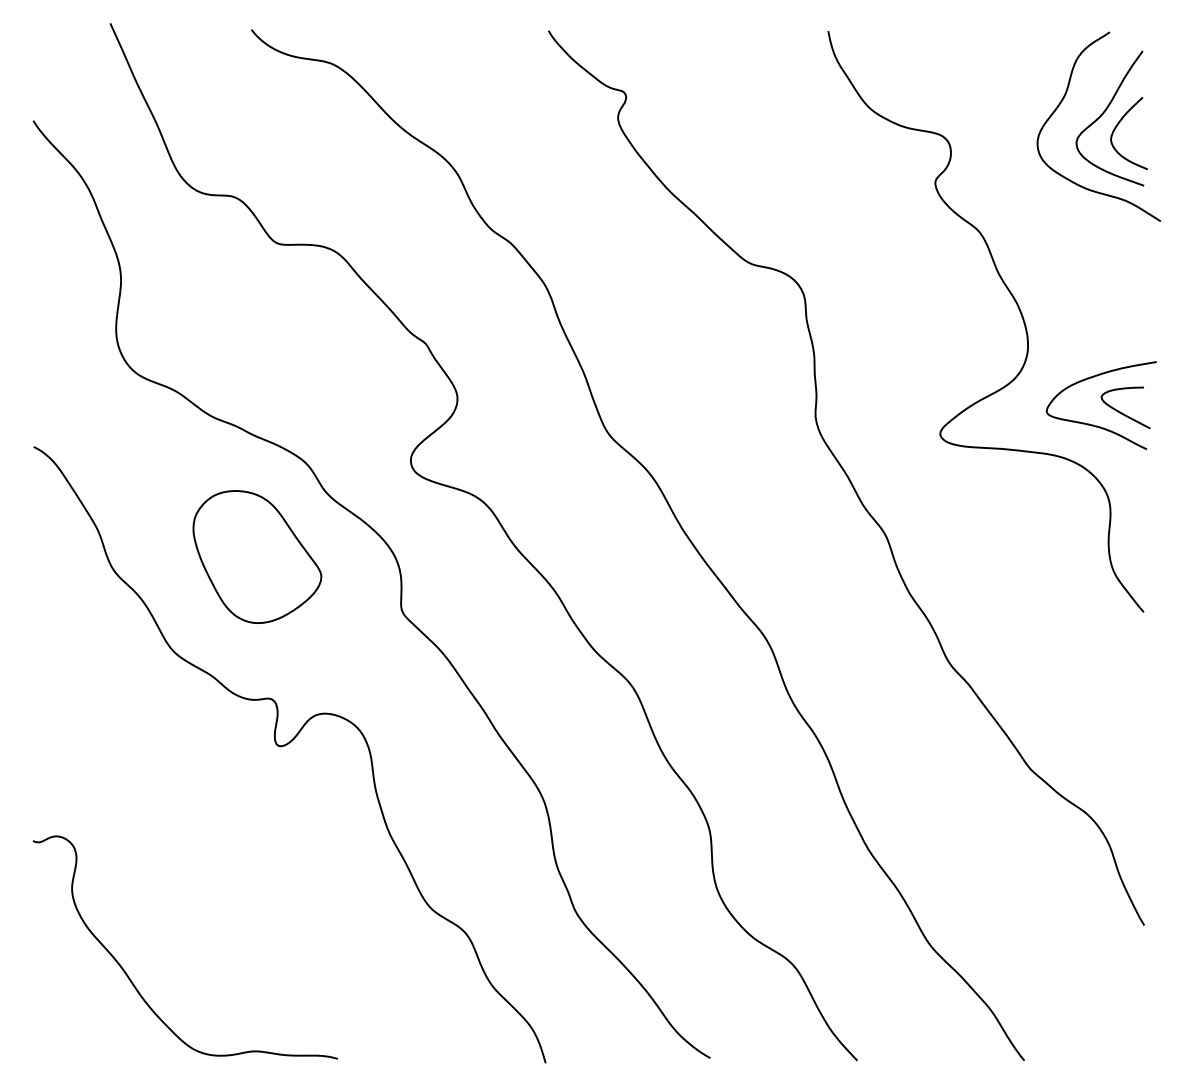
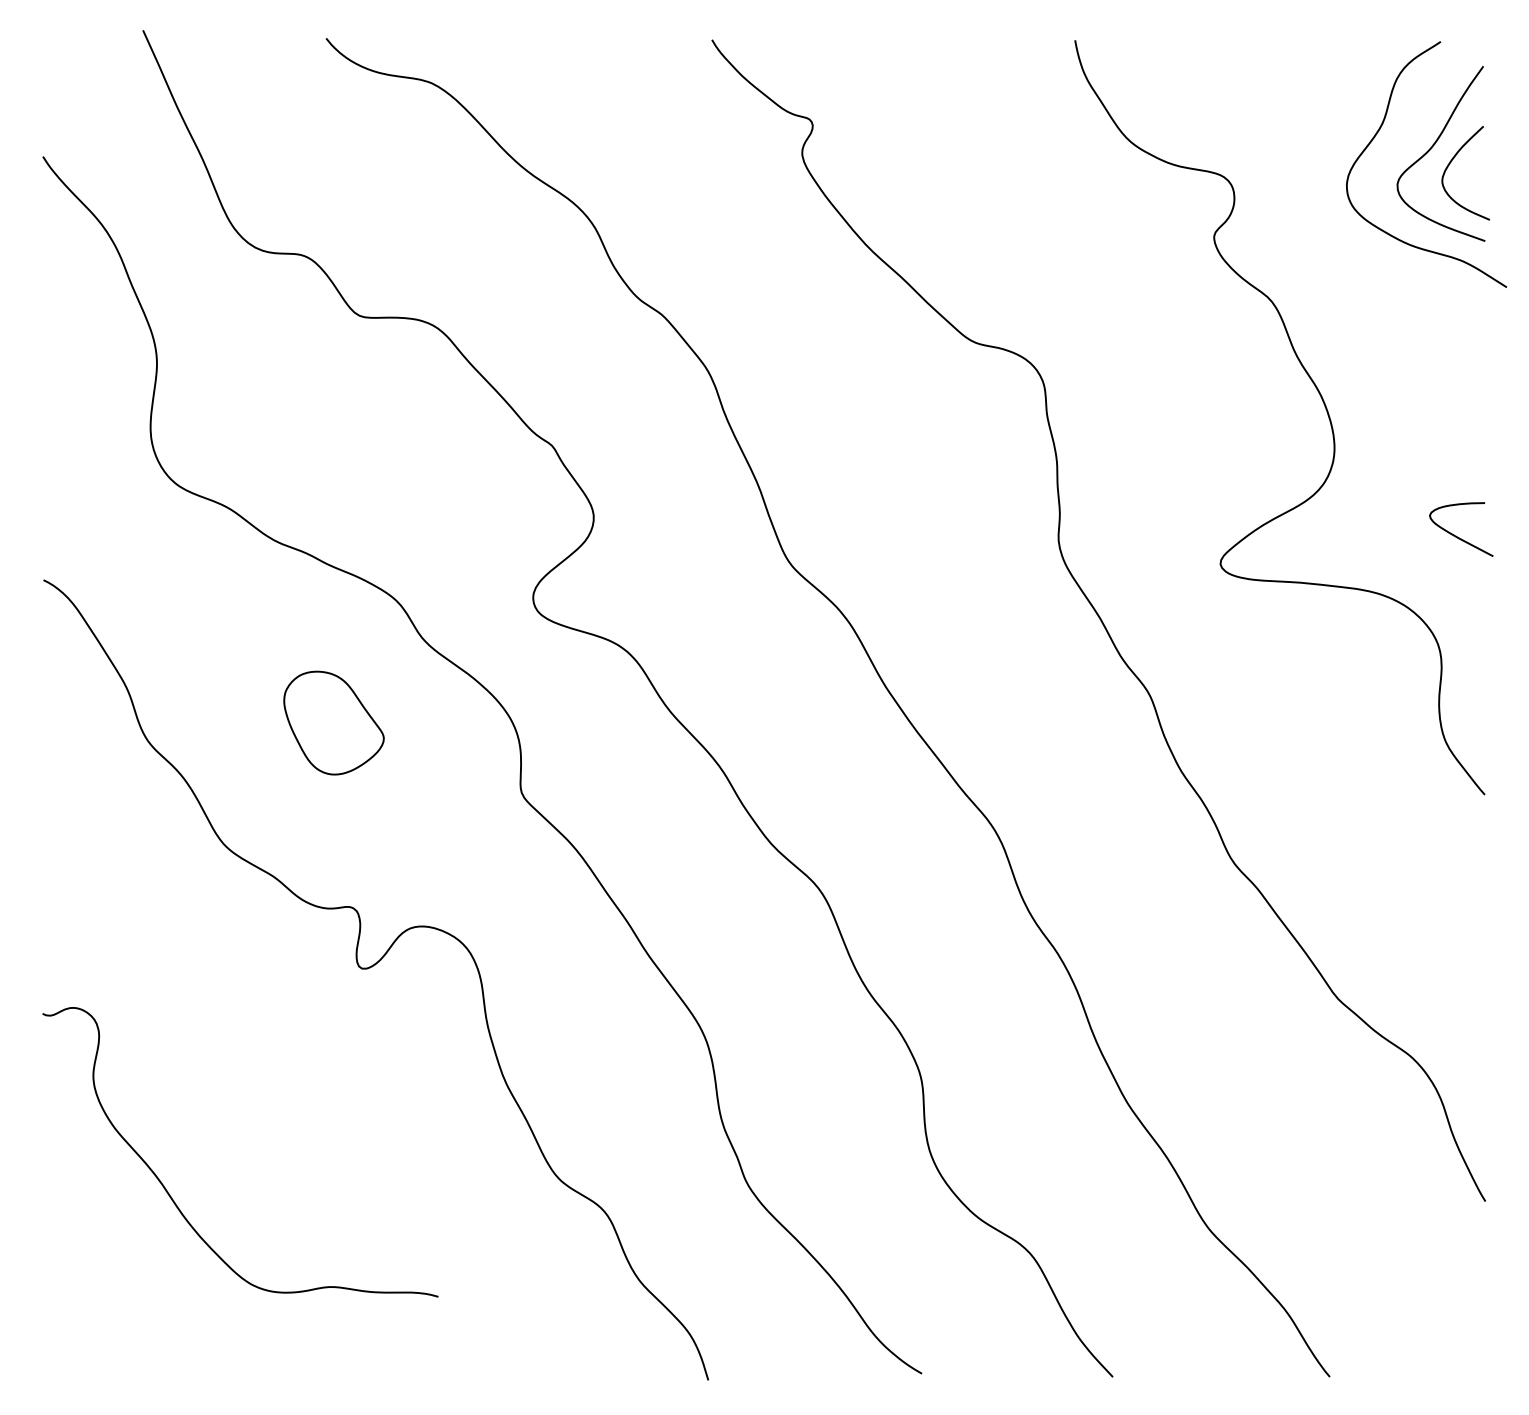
curve: (1097, 425) -> (1424, 552), removed
part: (257, 556) -> (334, 722), size x0.6
curve: (132, 981) -> (171, 1196), moved

